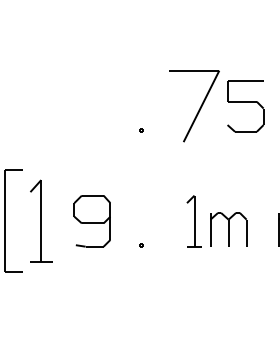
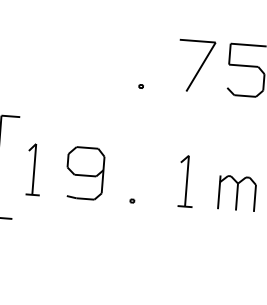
part: (195, 105) -> (196, 65), size x0.71
part: (41, 221) -> (34, 169), size x0.62
part: (228, 229) -> (237, 193), moved

